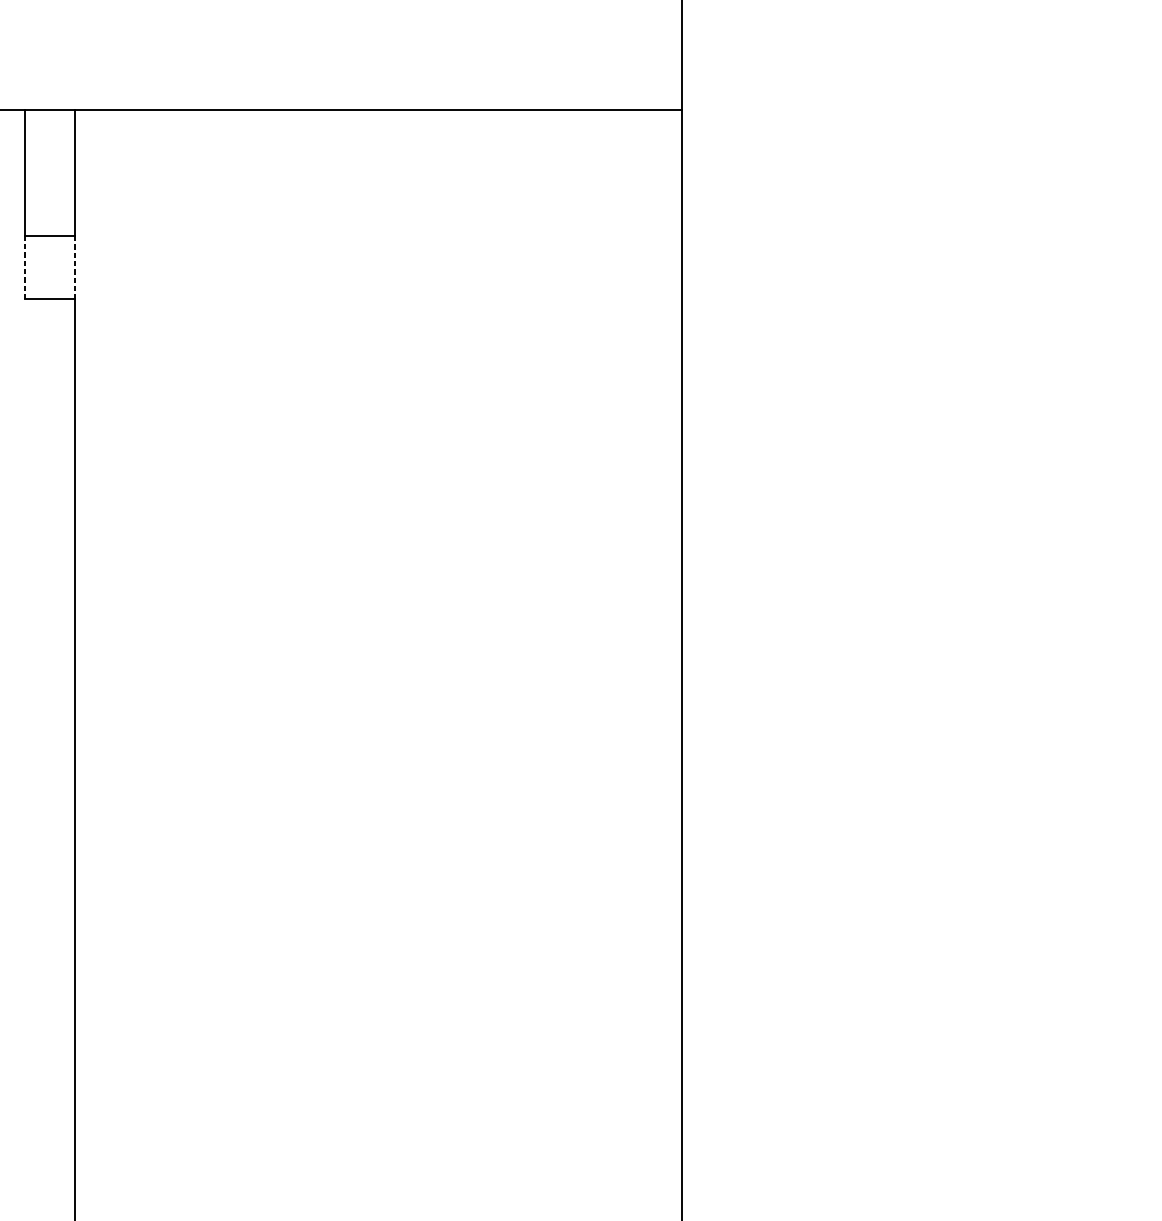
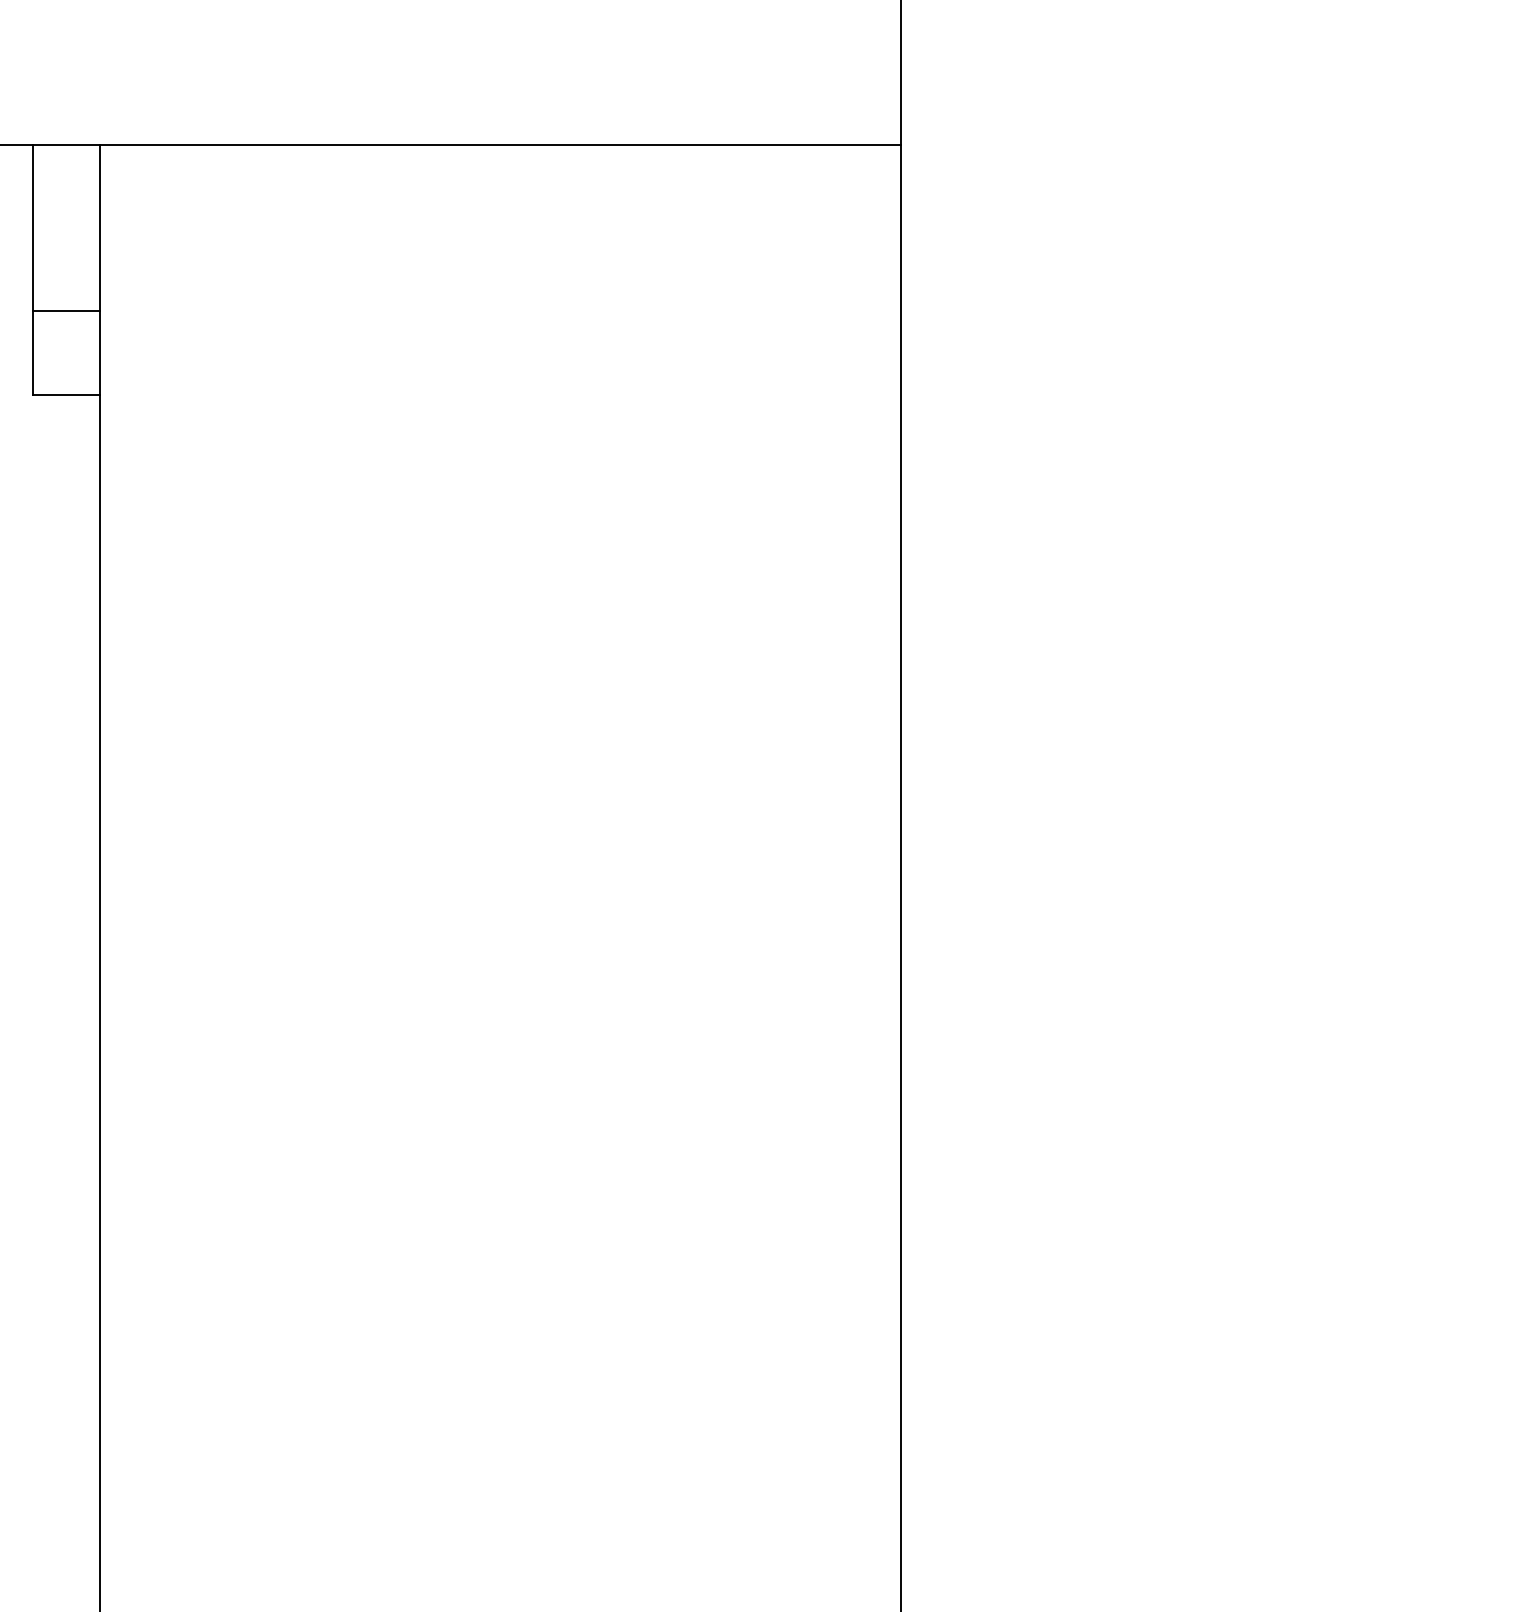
line: (25, 267) -> (33, 353), dashed -> solid
line: (75, 267) -> (99, 353), dashed -> solid

